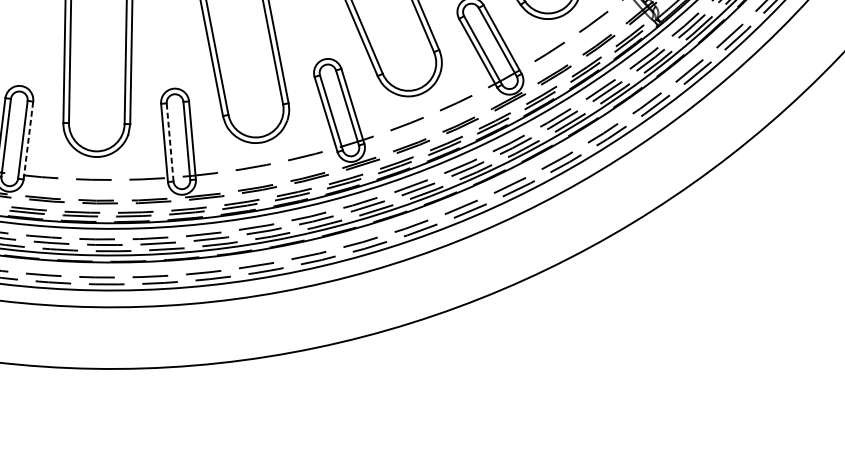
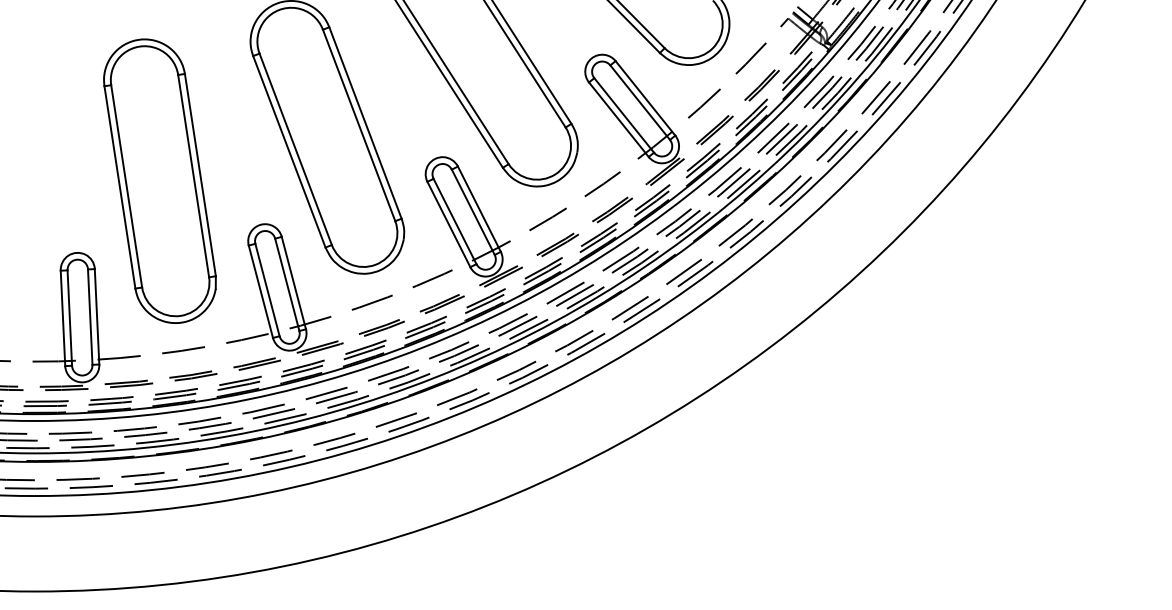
line: (28, 140) -> (97, 316), dashed -> solid
line: (170, 142) -> (267, 290), dashed -> solid

